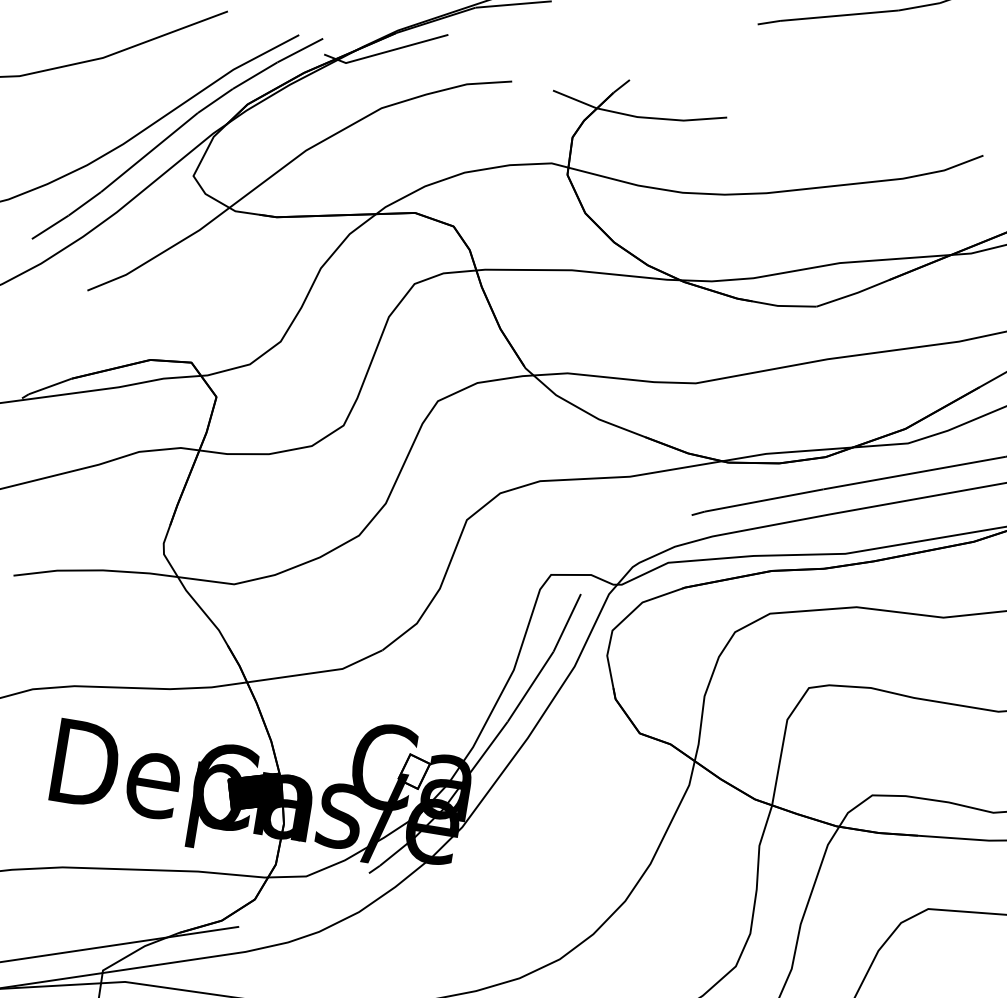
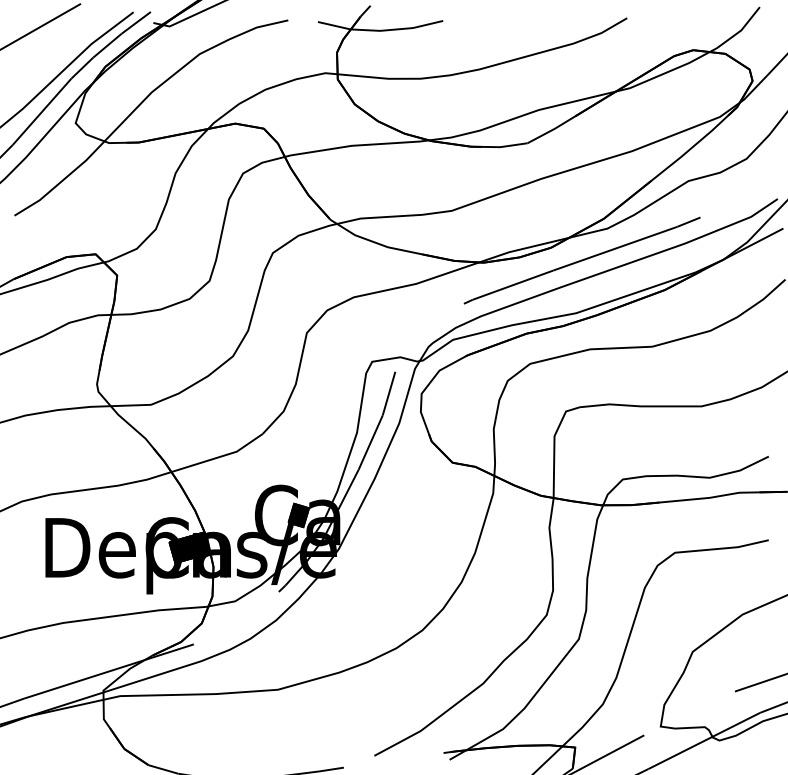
fill: (413, 771) -> (298, 515), added

